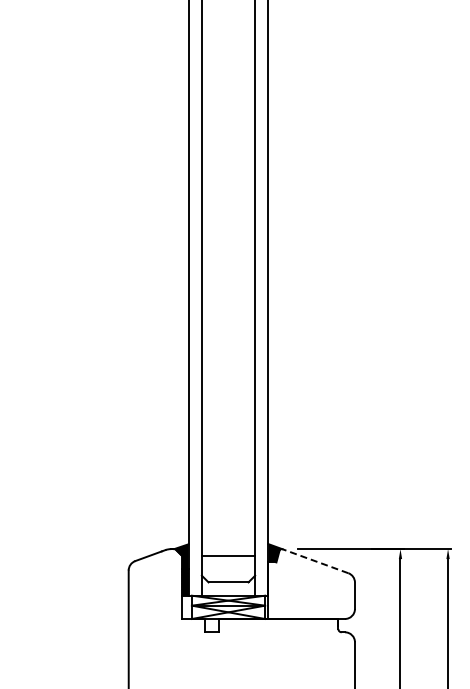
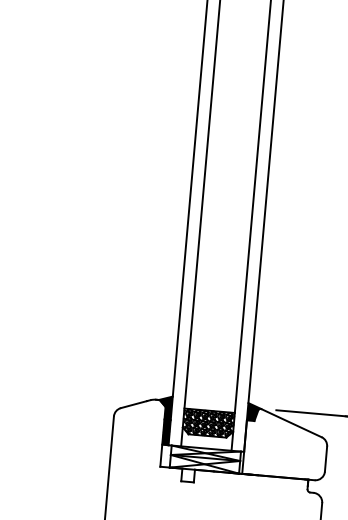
line: (315, 561) -> (291, 423), dashed -> solid
hatch: (228, 568) -> (208, 422), added

